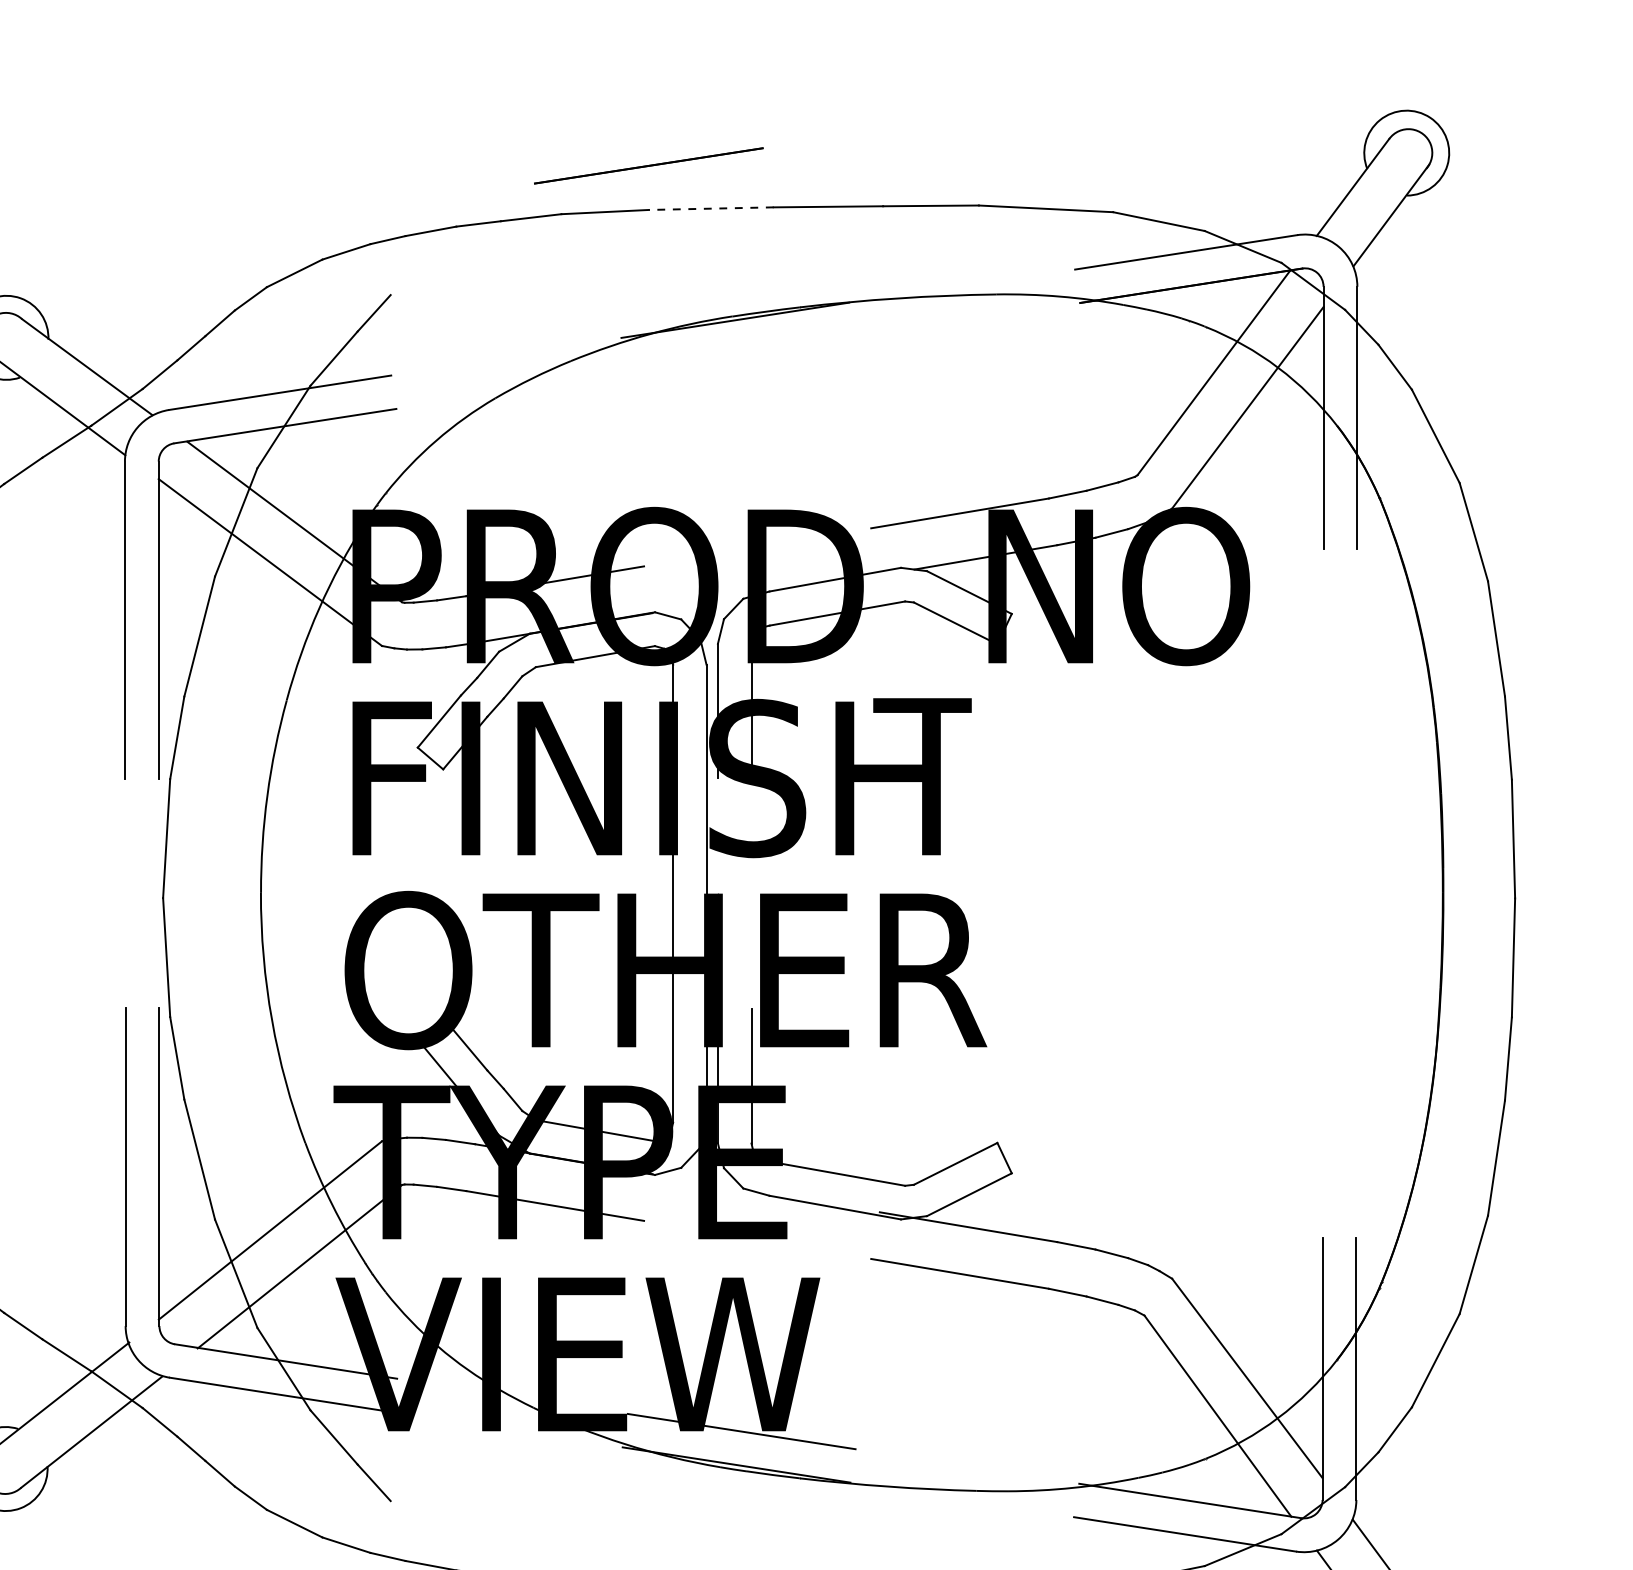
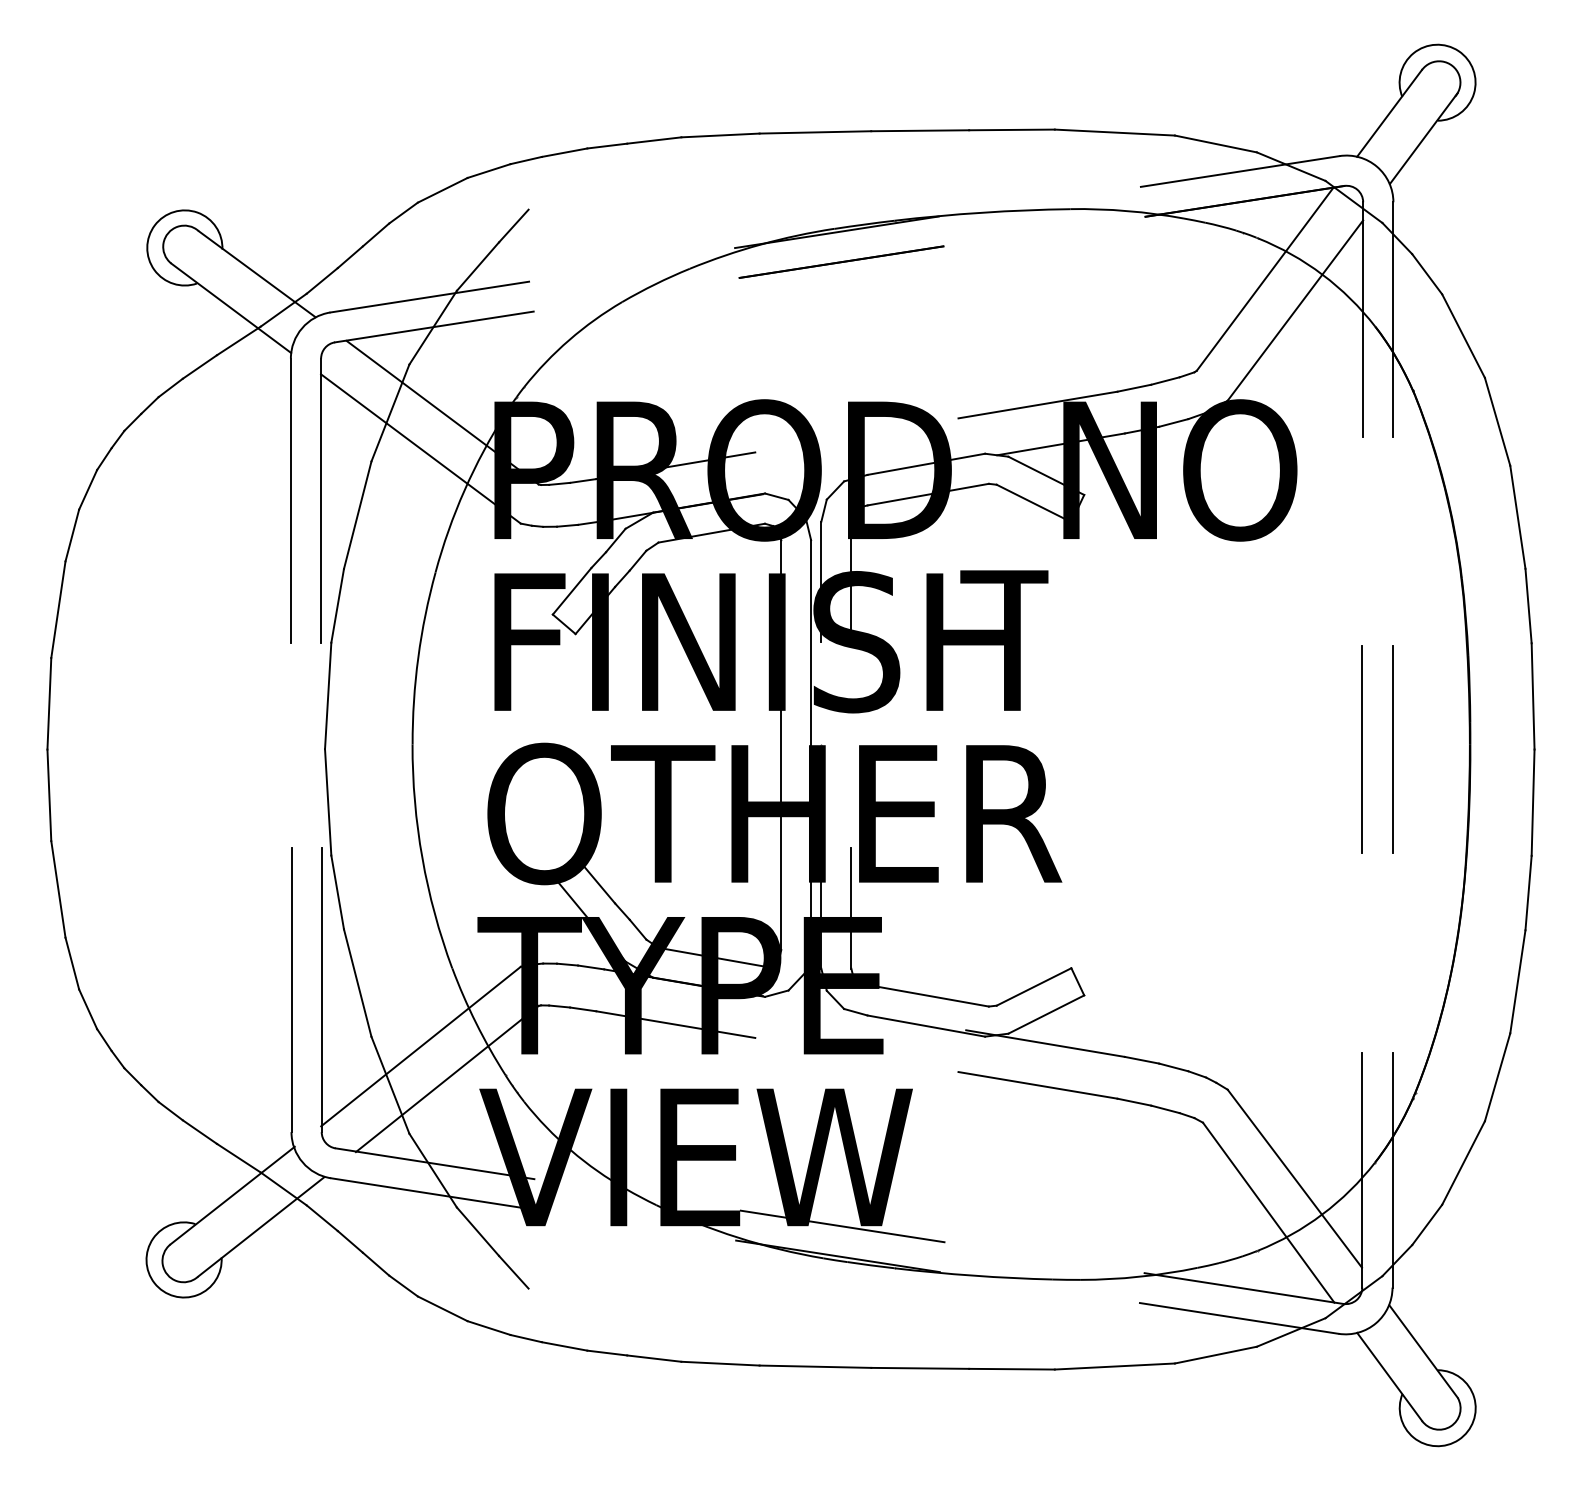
line: (648, 165) -> (841, 261), moved
line: (711, 208) -> (815, 132), dashed -> solid
line: (1322, 898) -> (1362, 749), added
line: (1356, 898) -> (1392, 749), added

